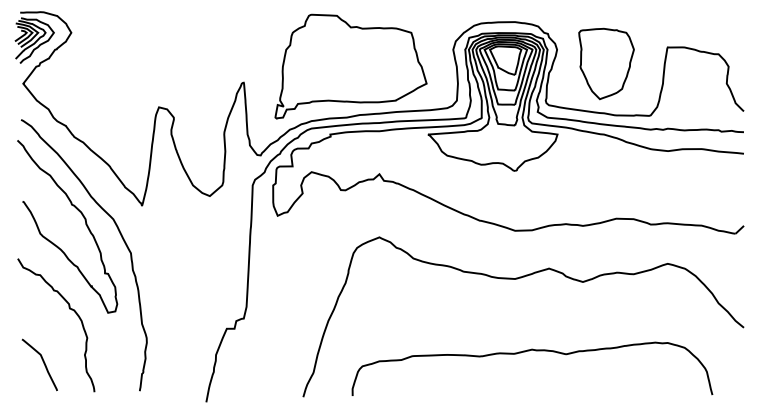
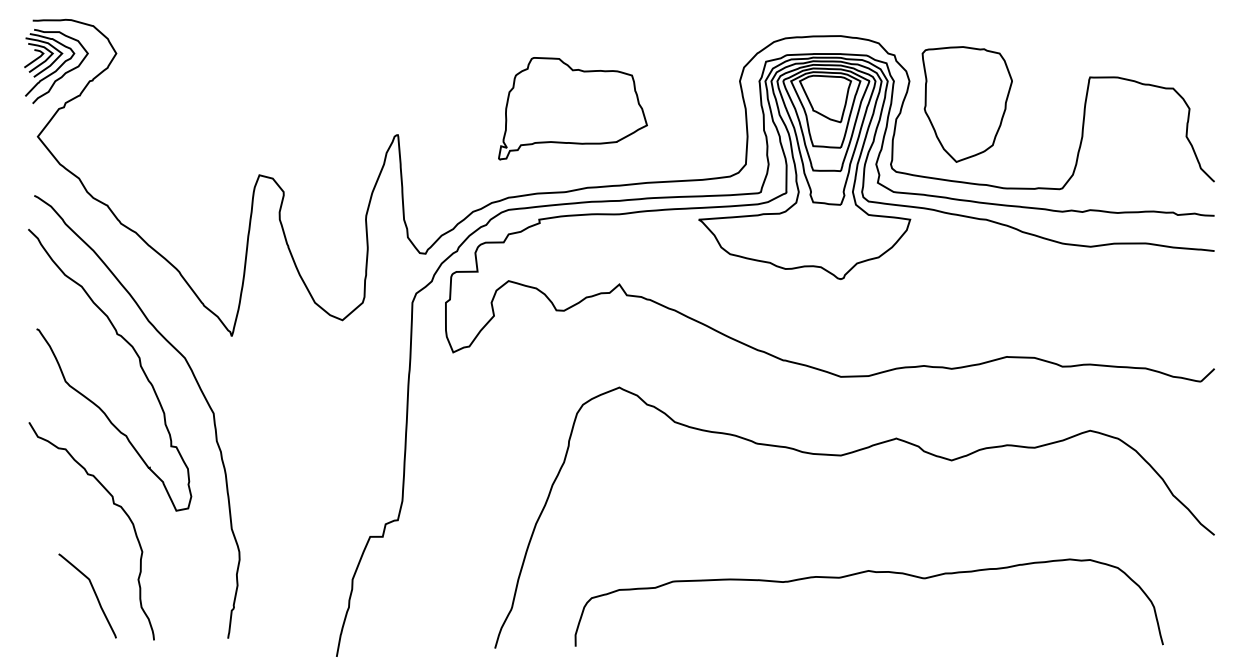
part: (606, 63) -> (967, 103), moved
part: (350, 66) -> (572, 108), size x0.6
curve: (43, 363) -> (93, 593), moved

